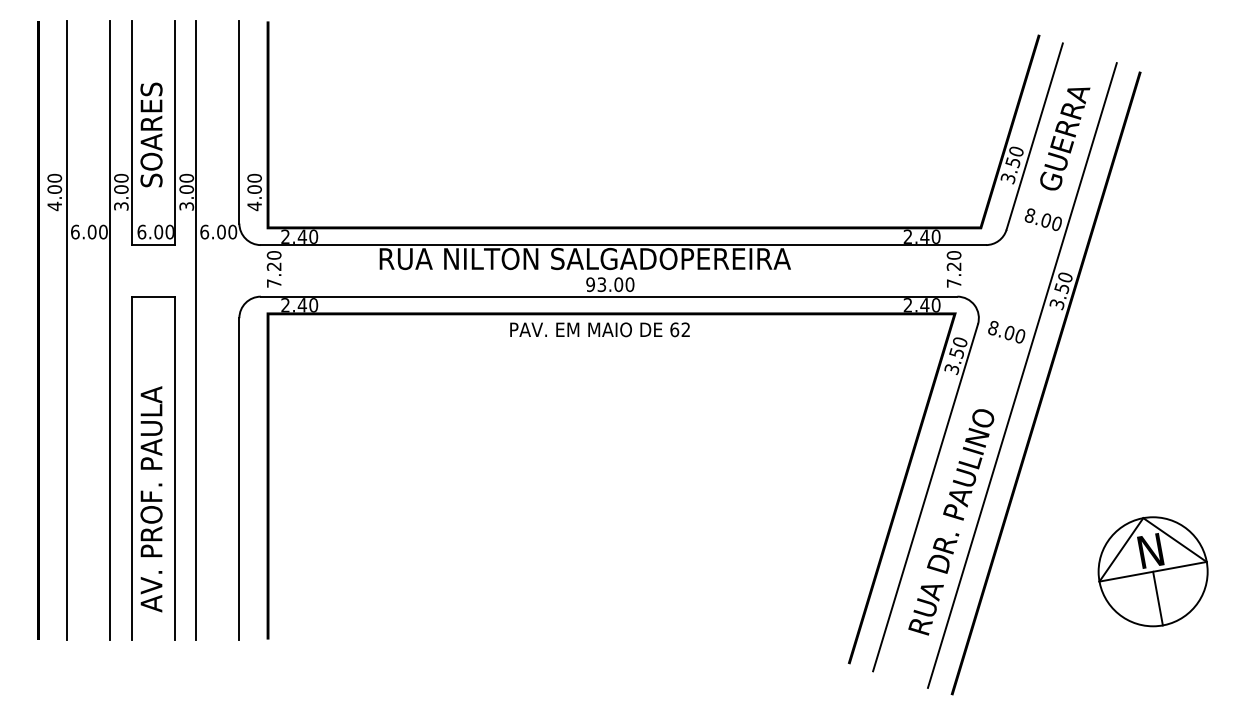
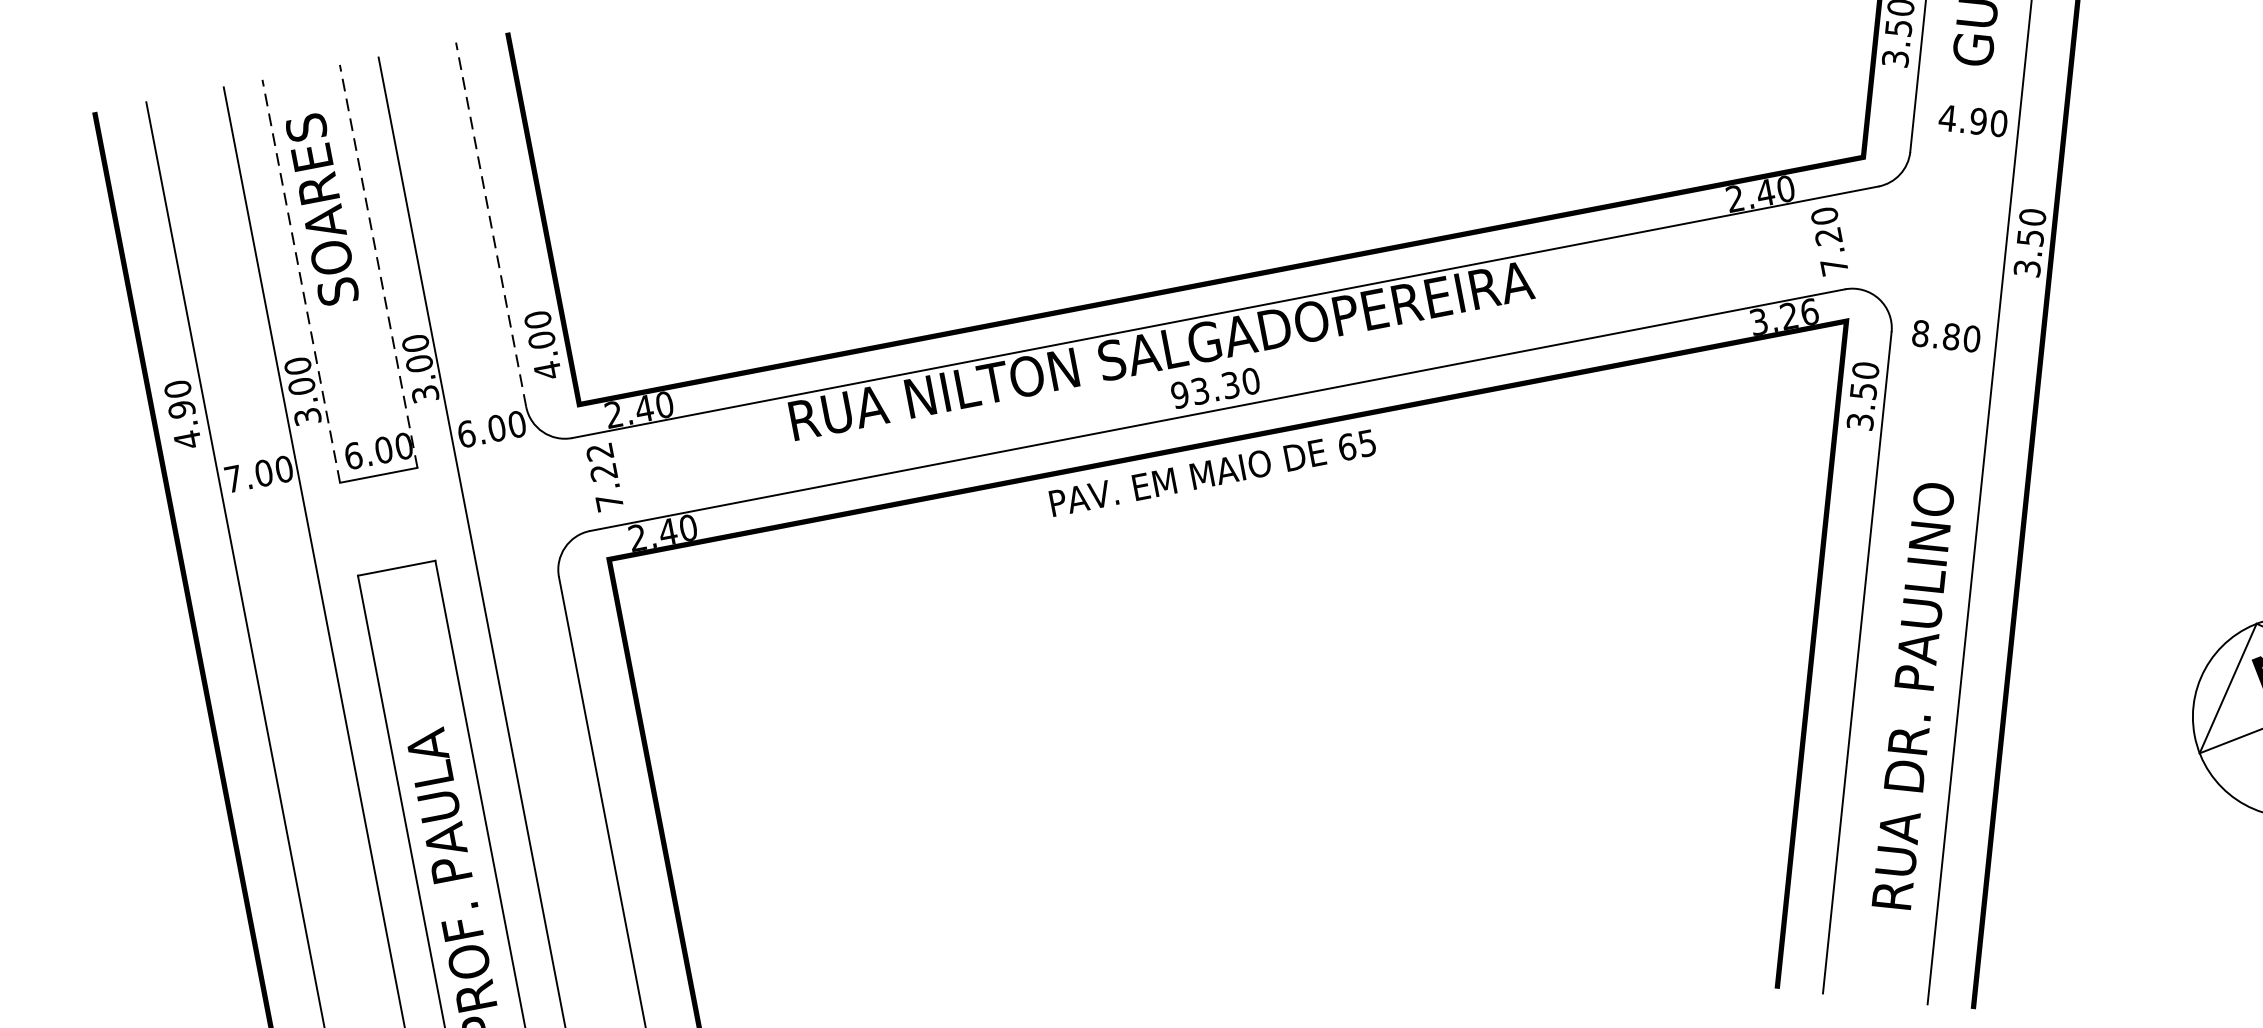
line: (239, 122) -> (491, 224), solid -> dashed
line: (131, 133) -> (300, 281), solid -> dashed
line: (174, 133) -> (378, 267), solid -> dashed
text: (151, 134) -> (322, 208), moved
text: (54, 189) -> (181, 409), 4.00 -> 4.90
text: (1037, 217) -> (1961, 118), 8.00 -> 4.90
text: (75, 231) -> (233, 477), 6.00 -> 7.00
text: (273, 255) -> (598, 452), 7.20 -> 7.22
text: (618, 284) -> (1230, 384), 93.00 -> 93.30
text: (921, 305) -> (1783, 317), 2.40 -> 3.26
text: (685, 329) -> (1366, 442), 62 -> 65
text: (1009, 332) -> (1951, 335), 8.00 -> 8.80

